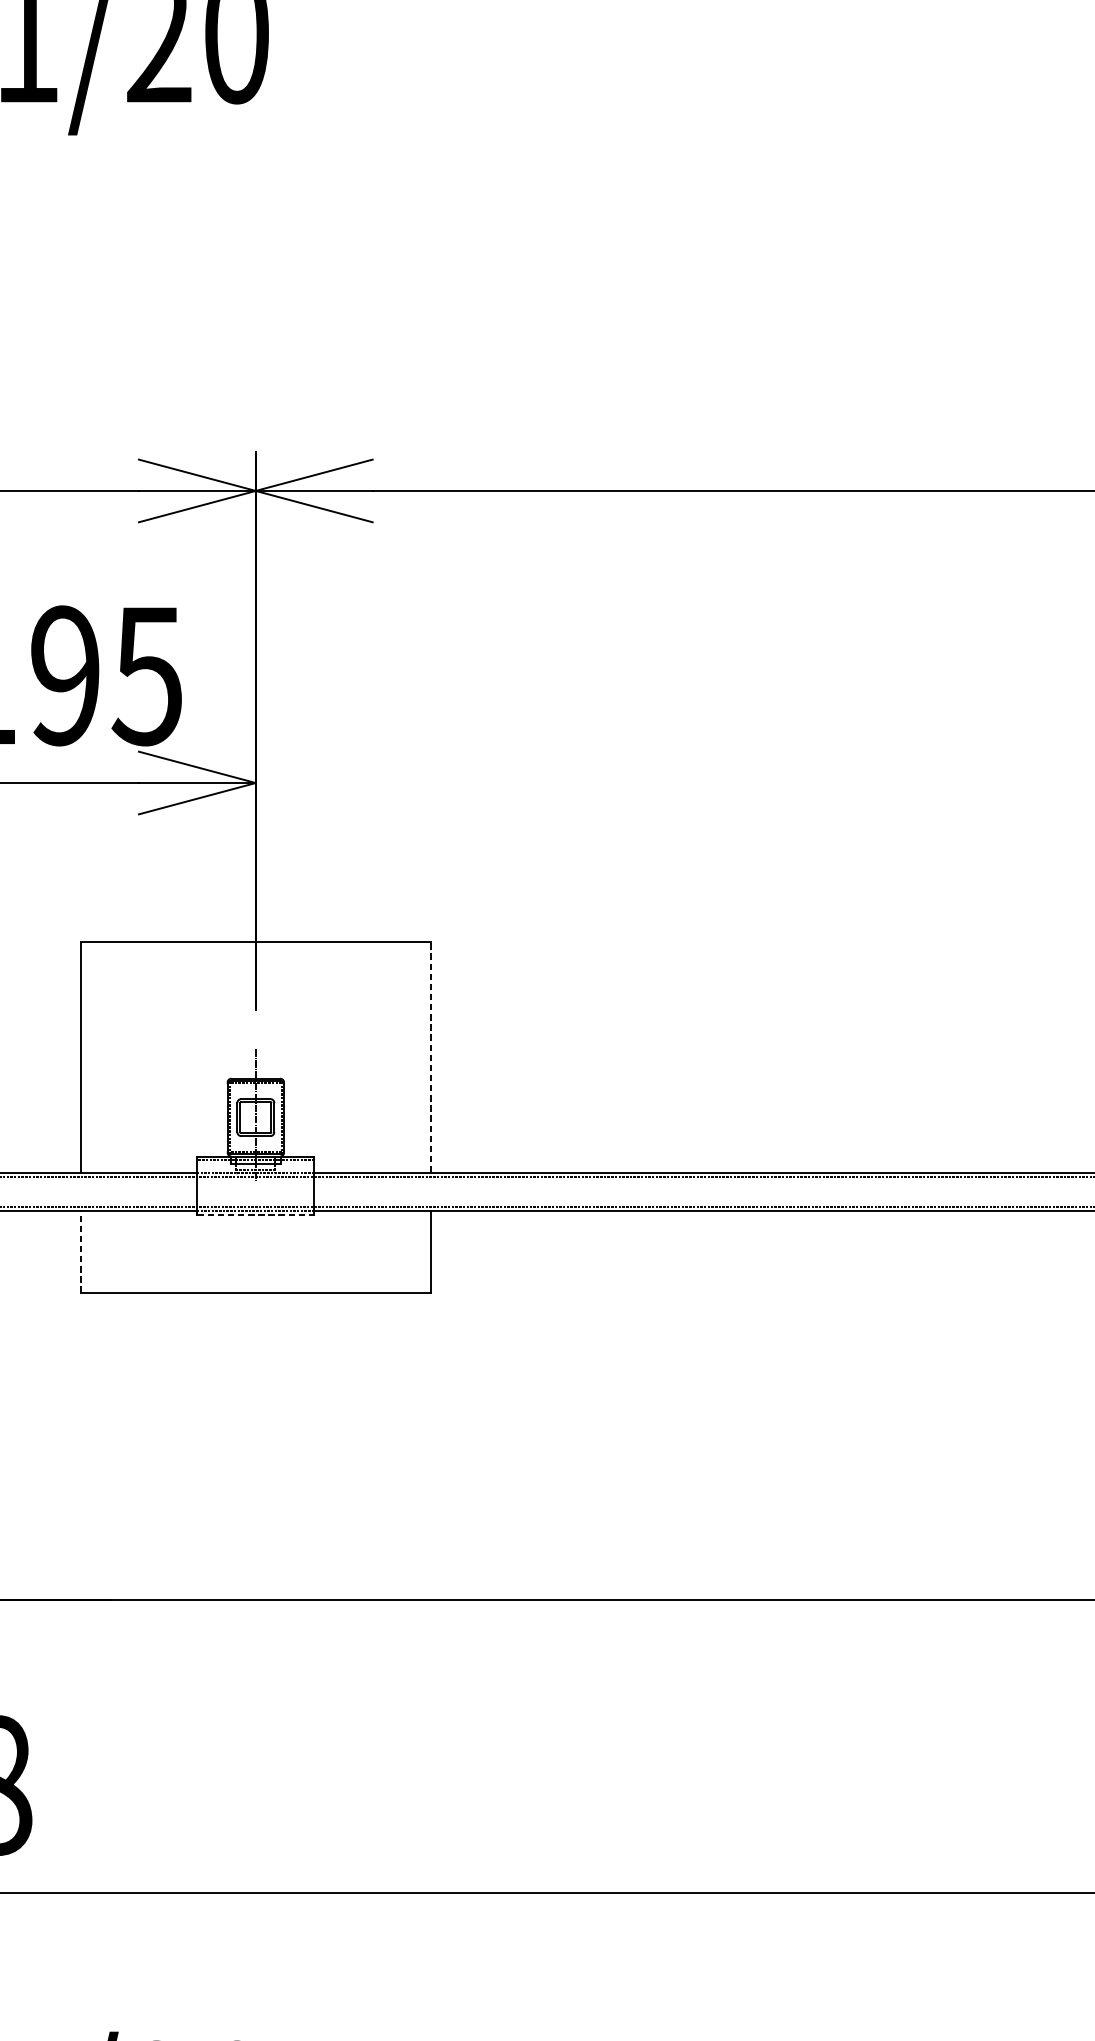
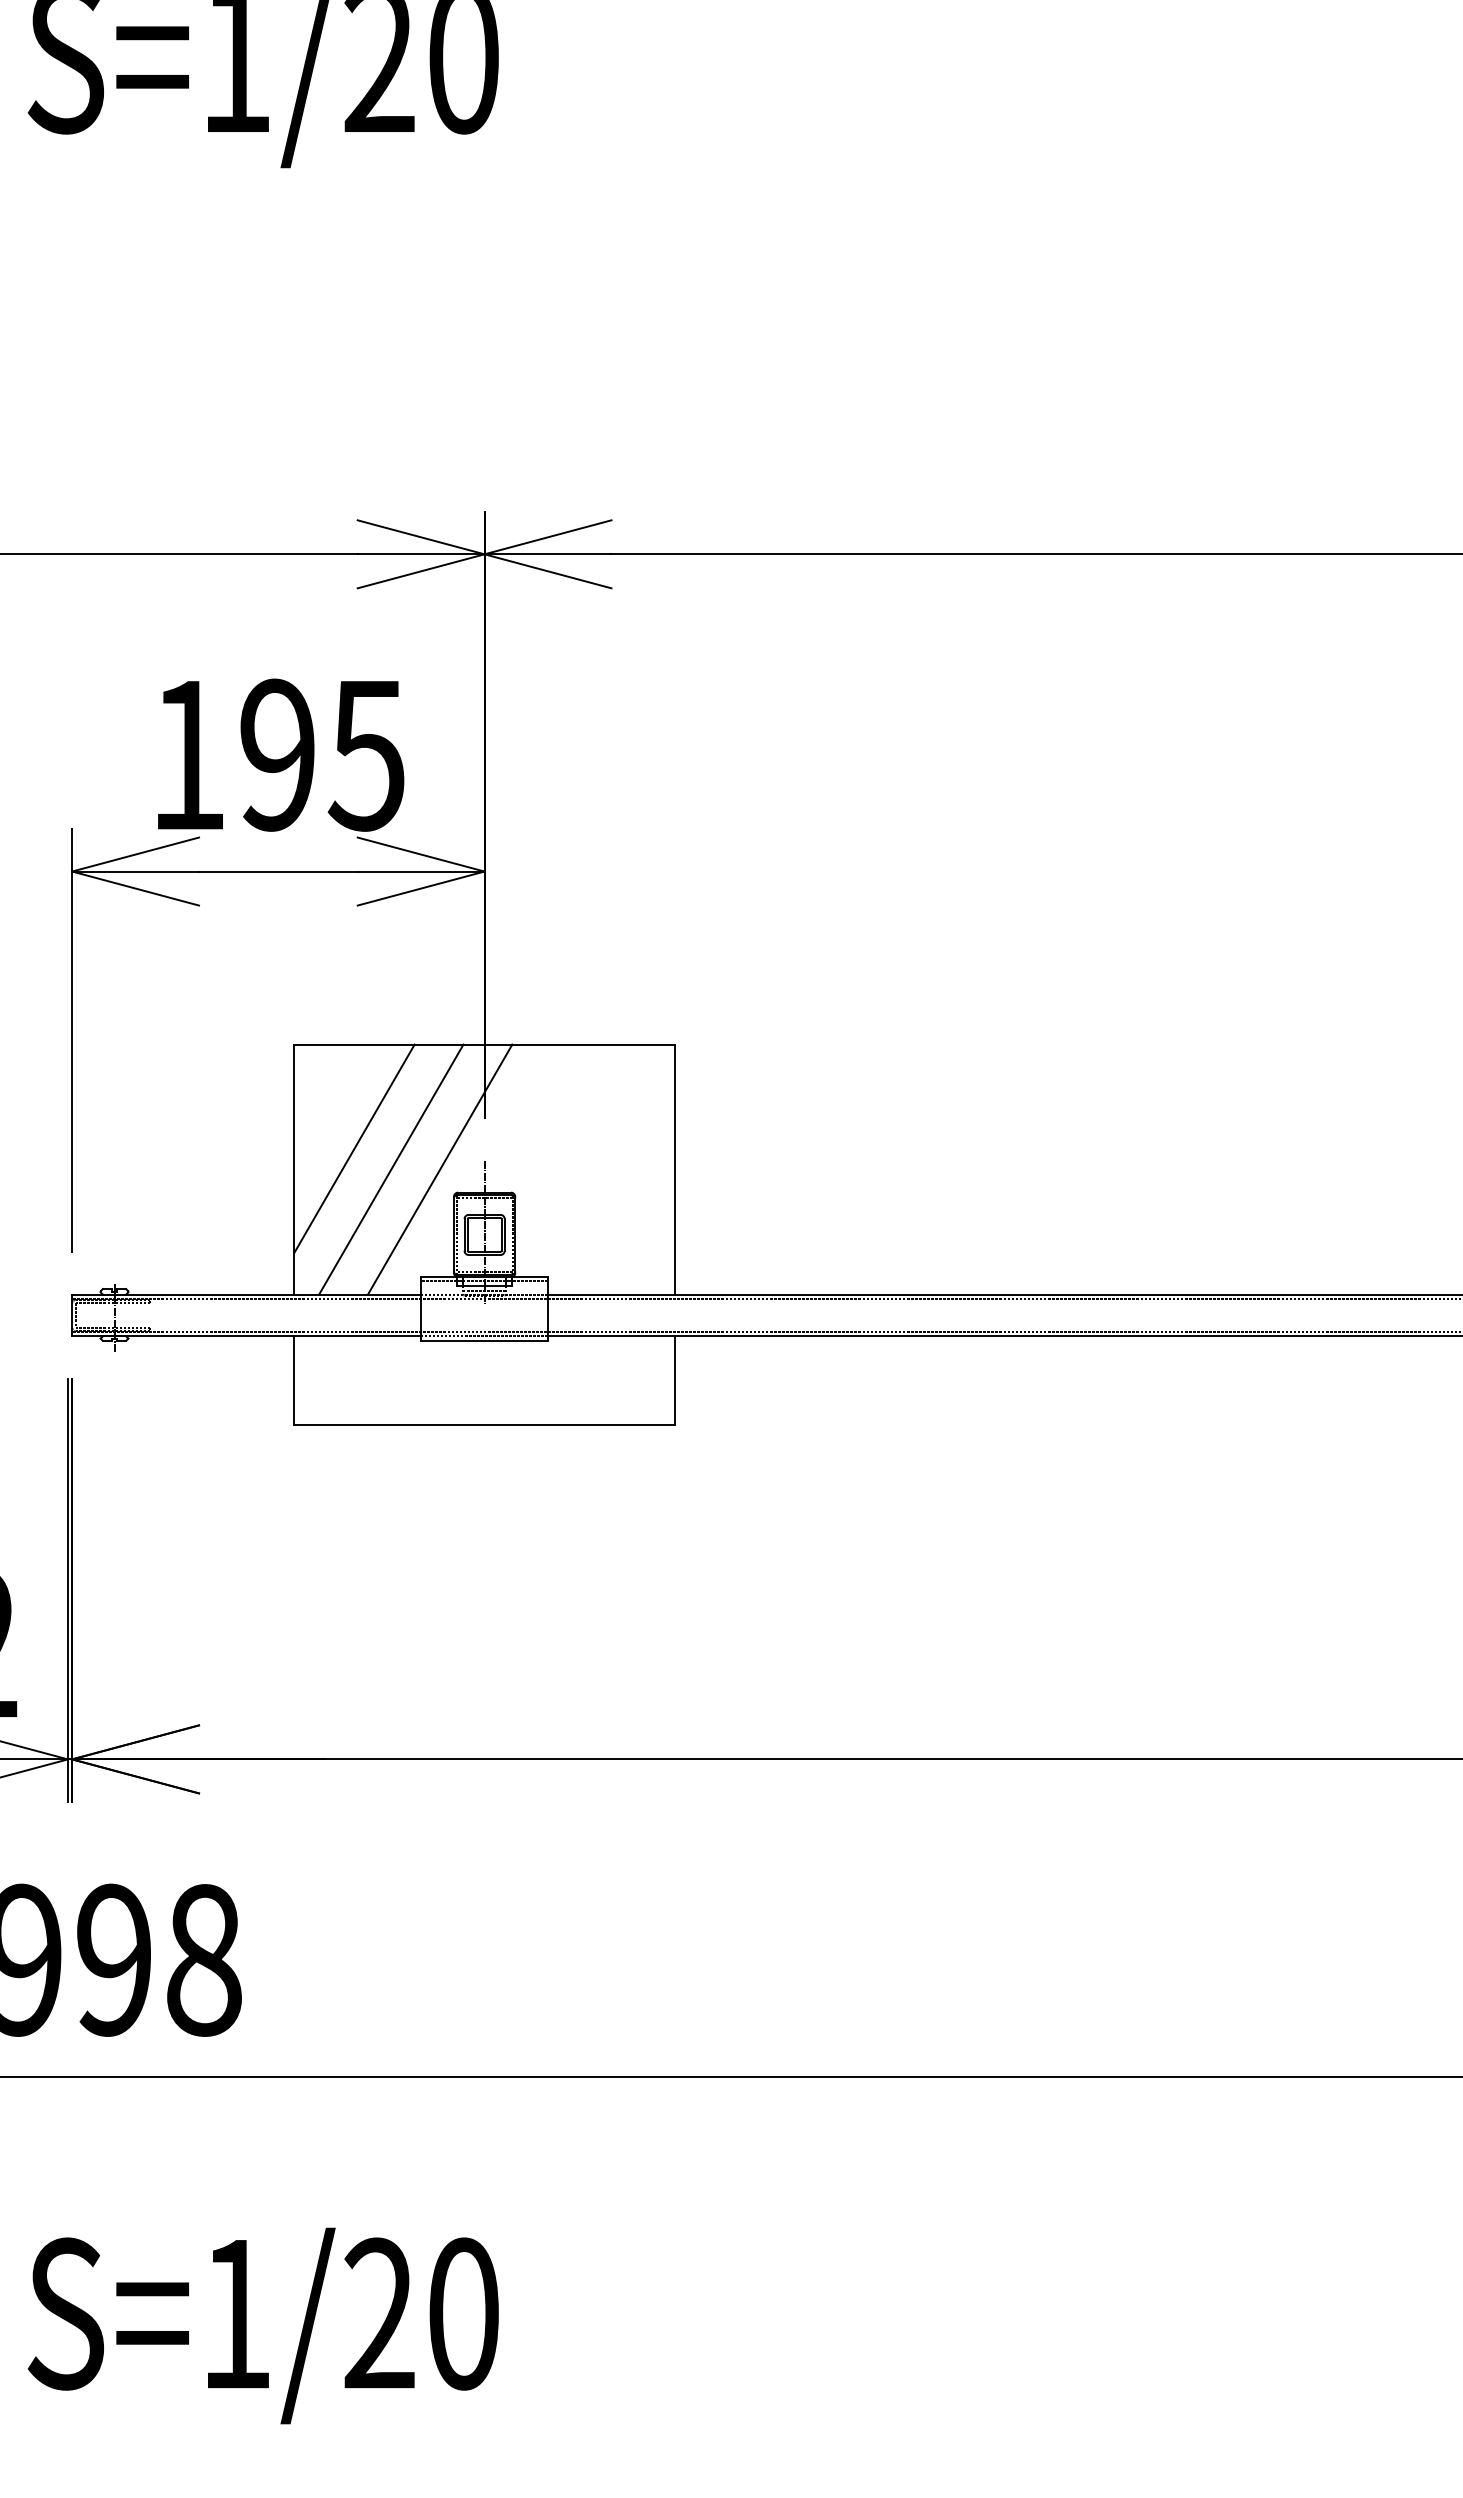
line: (136, 1038) -> (354, 1148), added
line: (170, 1057) -> (391, 1169), added
line: (214, 1057) -> (439, 1169), added
line: (430, 1057) -> (674, 1169), dashed -> solid
line: (256, 1214) -> (485, 1340), dashed -> solid
line: (80, 1251) -> (294, 1380), dashed -> solid

